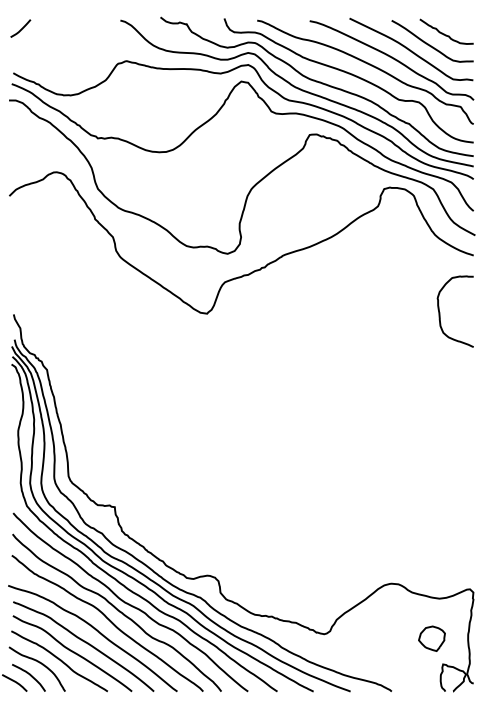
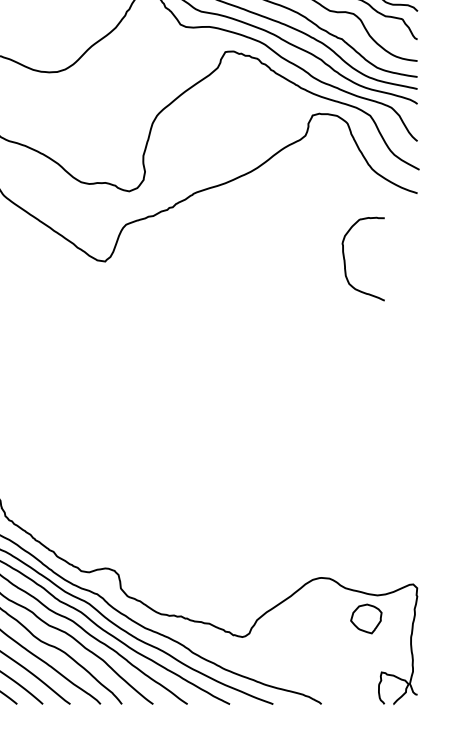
curve: (440, 312) -> (345, 260), moved
part: (431, 638) -> (365, 618), moved

